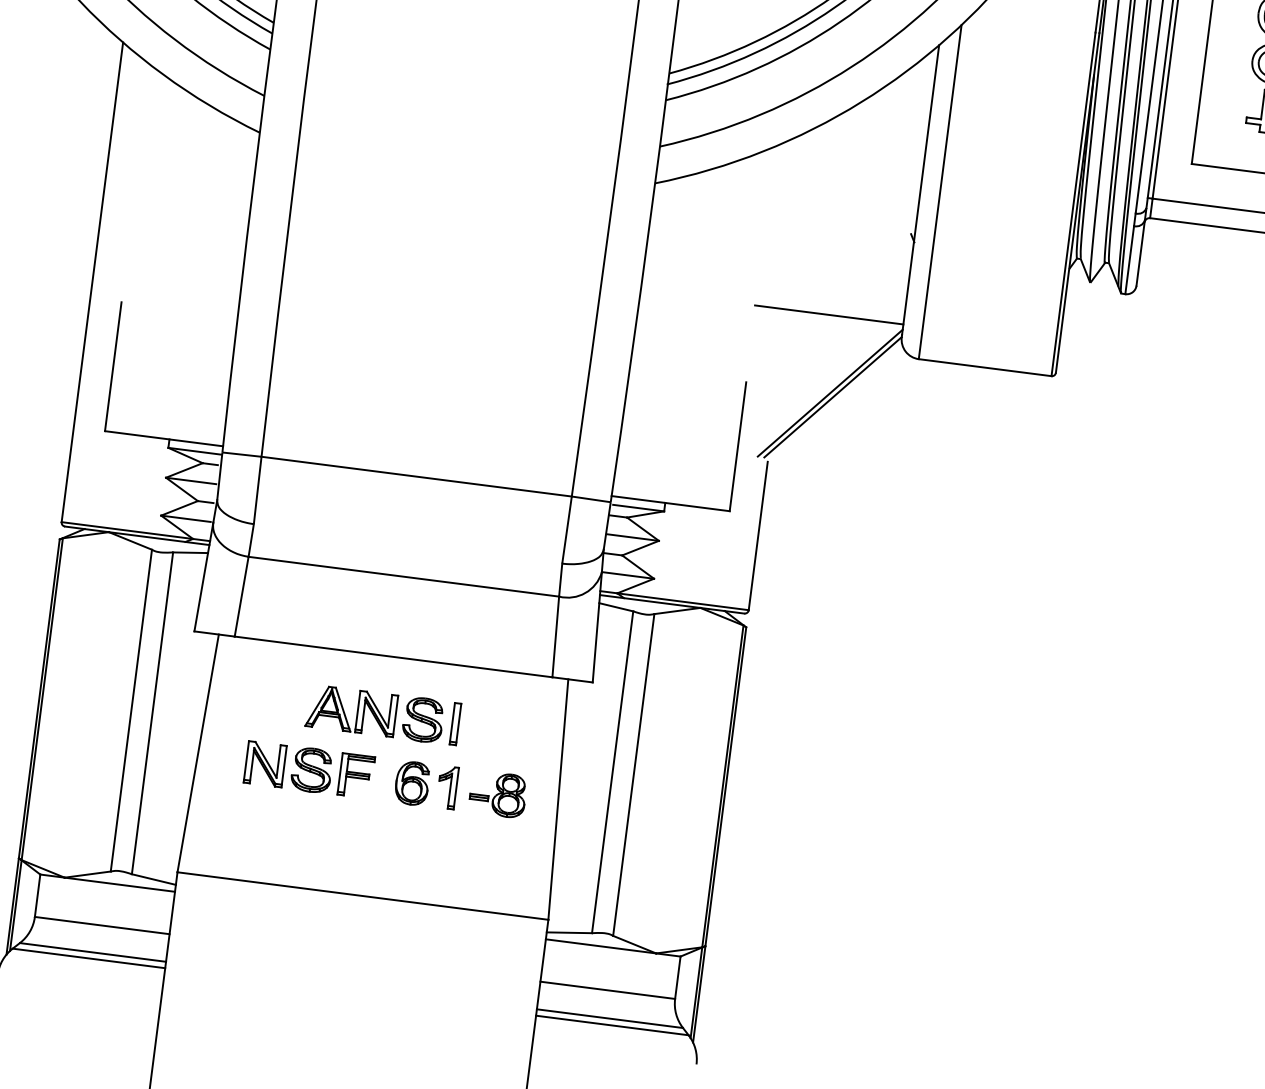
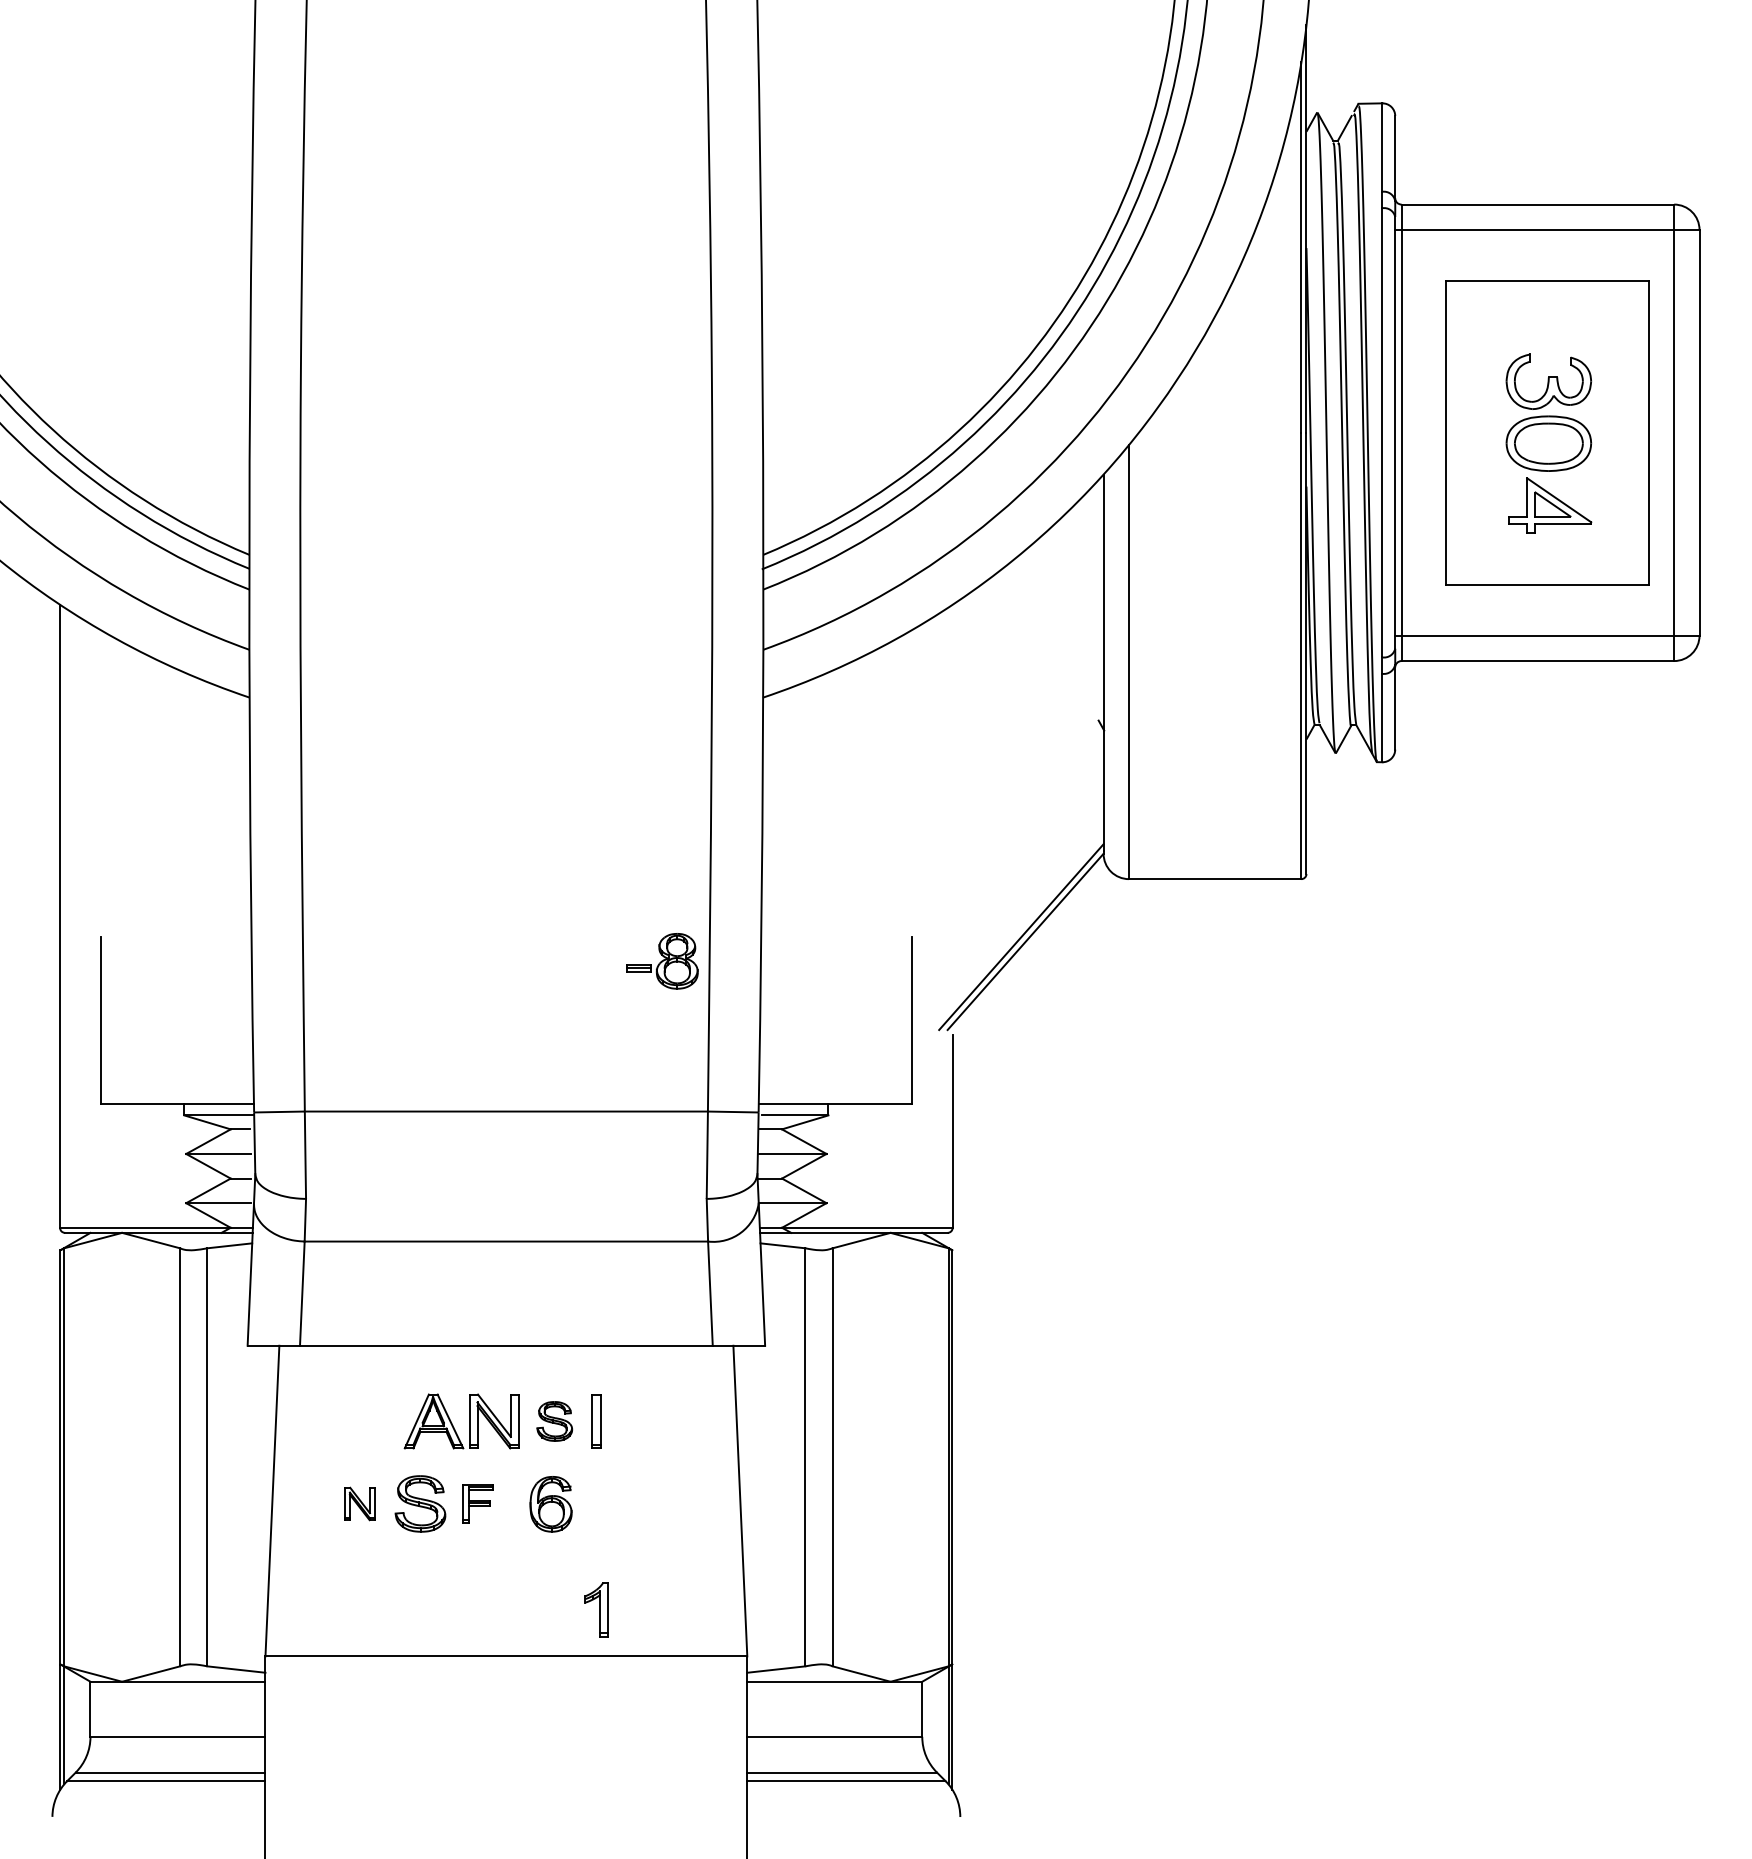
line: (828, 315) -> (1006, 837), removed
part: (423, 719) -> (554, 1421), size x0.7
part: (264, 763) -> (359, 1503), size x0.6
part: (355, 775) -> (477, 1503), size x0.7
part: (447, 787) -> (596, 1609), moved
part: (498, 794) -> (662, 961), moved

